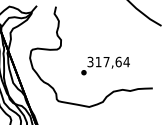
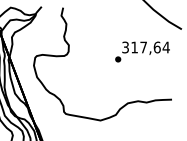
text: (105, 65) -> (142, 51), moved

